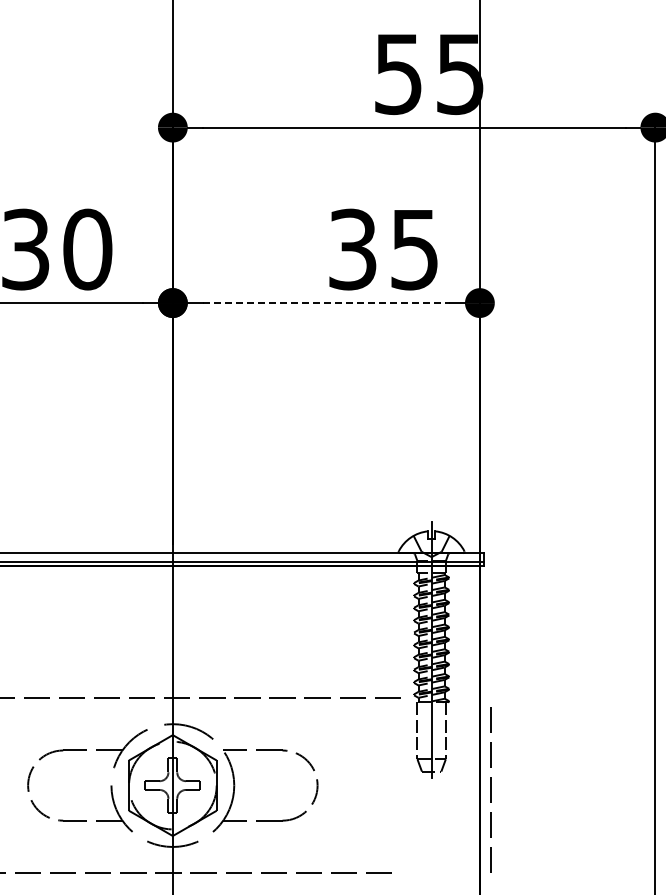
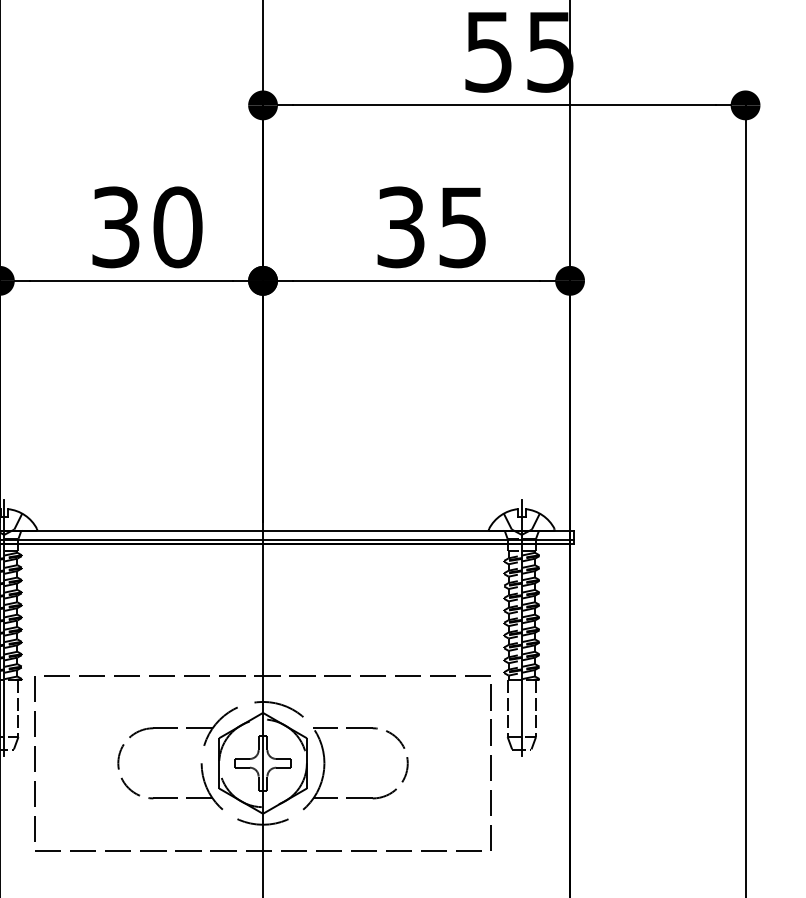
text: (383, 249) -> (431, 227), moved
line: (326, 302) -> (416, 280), dashed -> solid
line: (490, 789) -> (490, 767), moved

